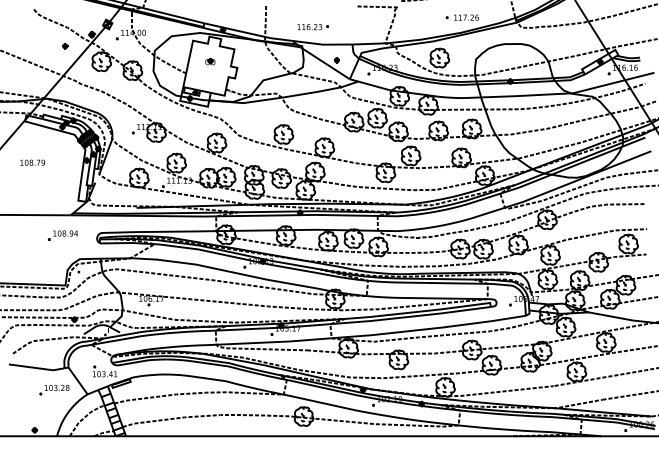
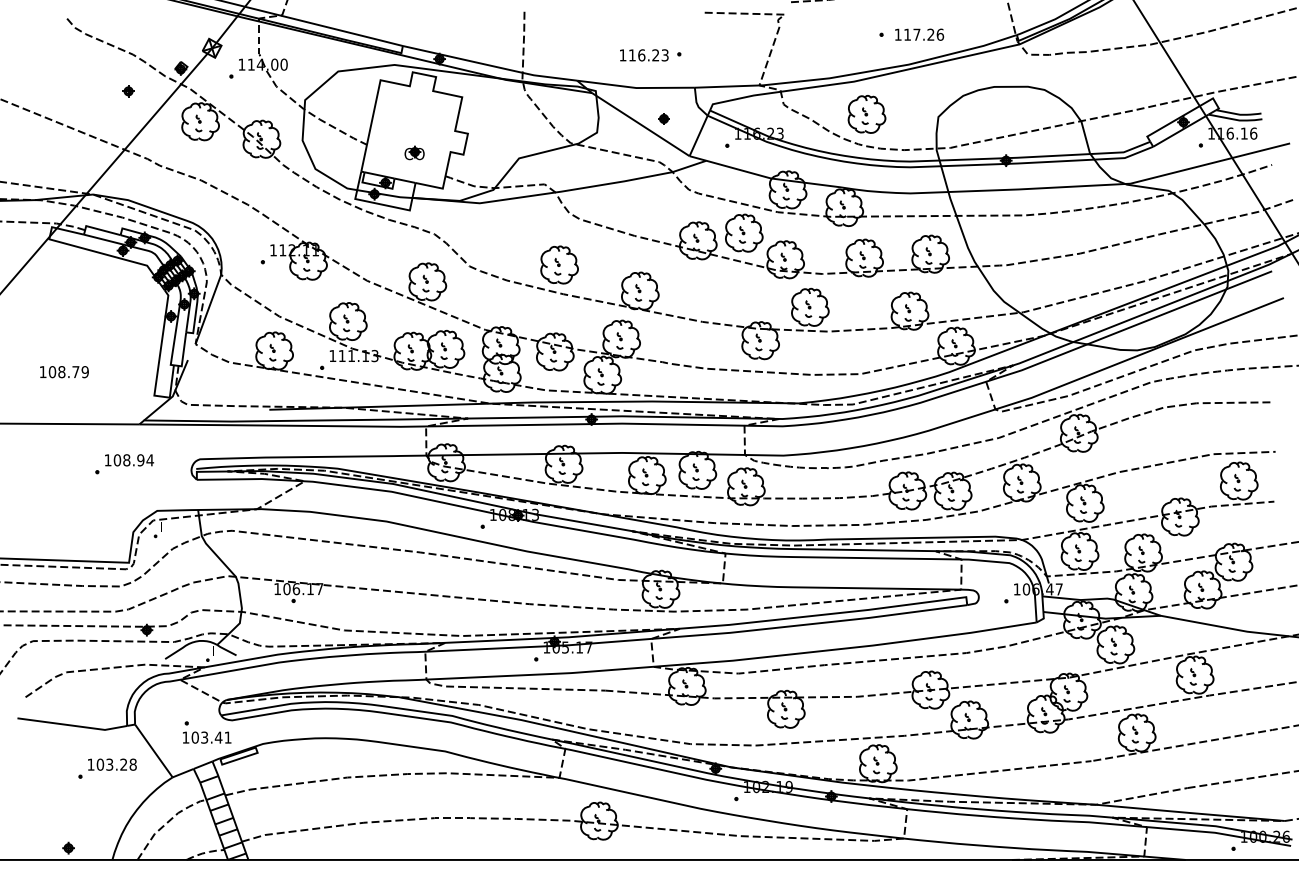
part: (312, 27) -> (649, 56), moved
part: (210, 61) -> (414, 152), moved
text: (32, 162) -> (64, 371), moved

